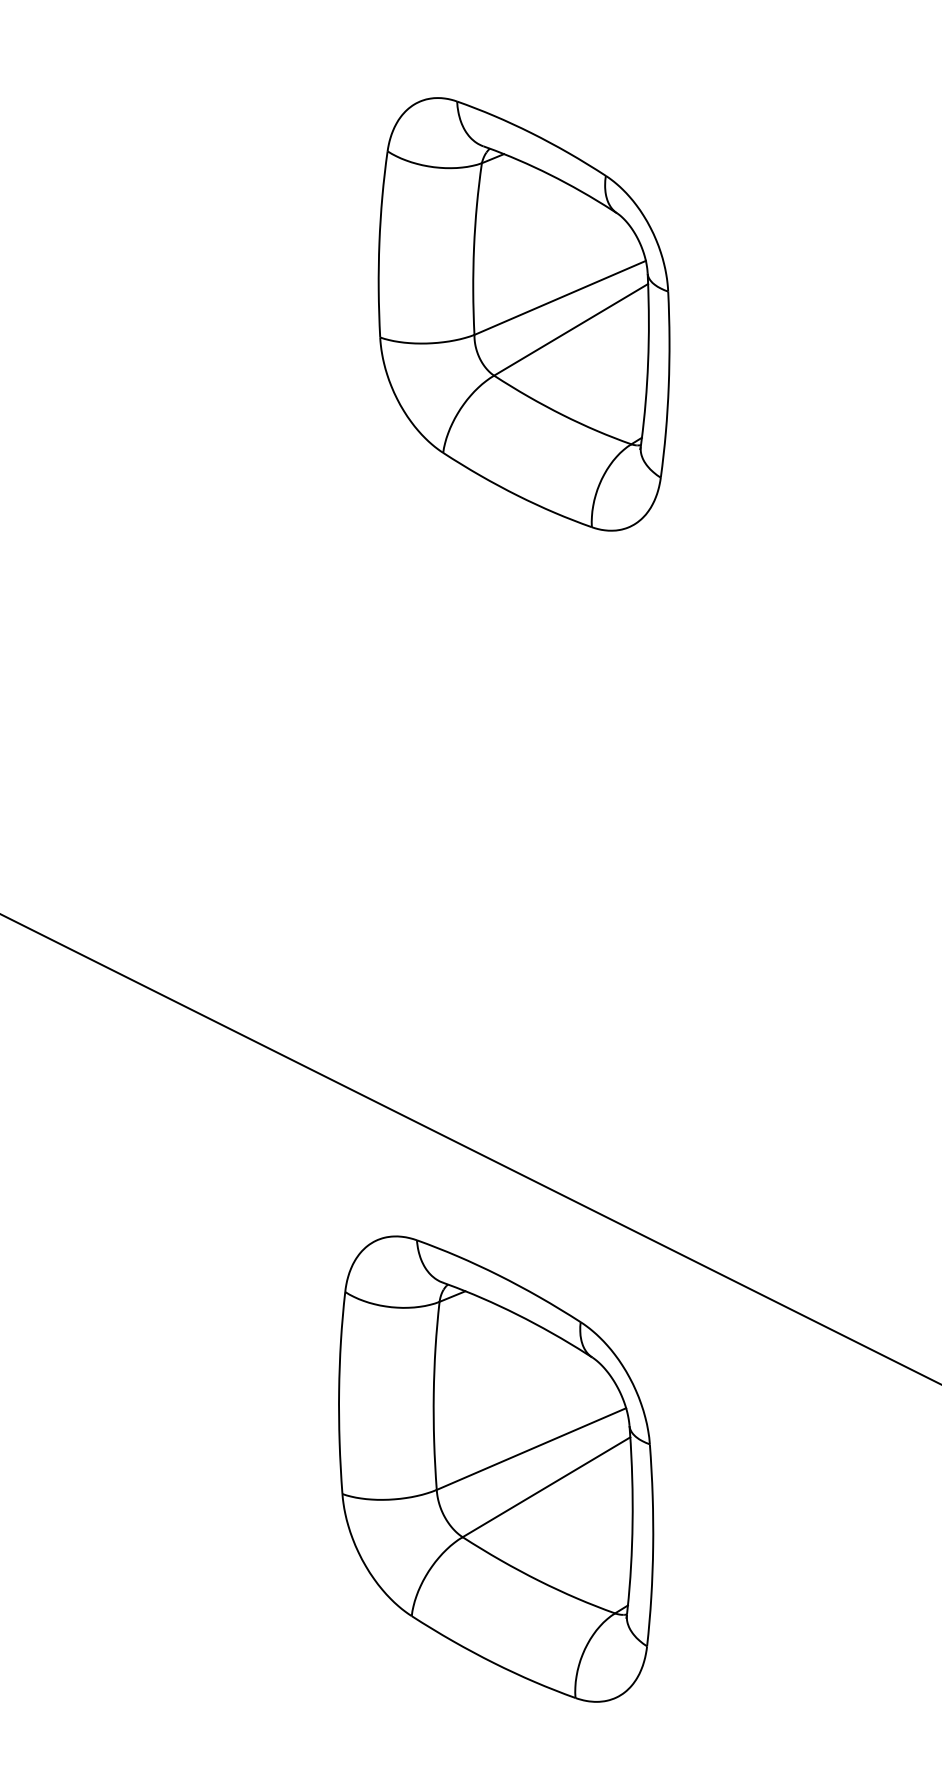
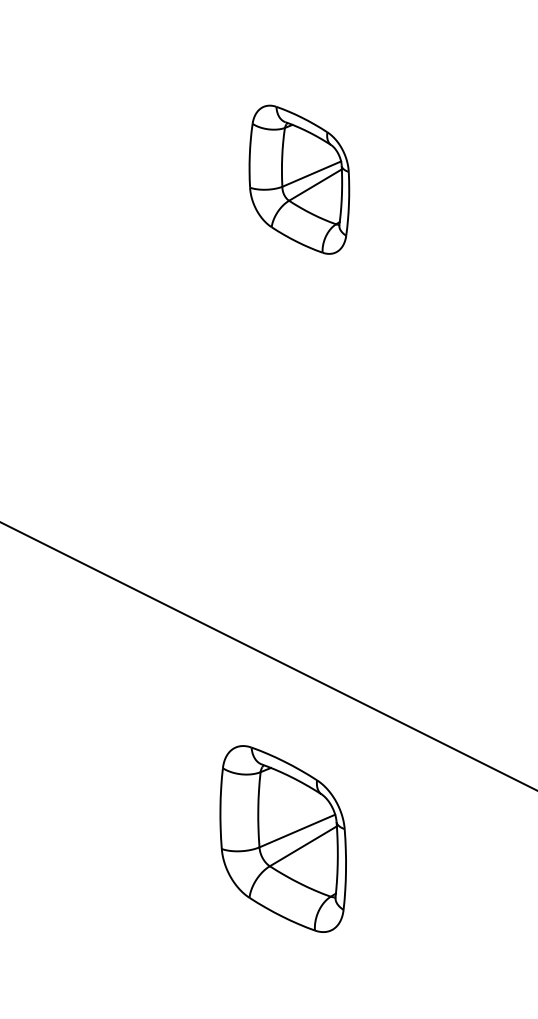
part: (524, 314) -> (299, 179), size x0.6
part: (494, 1468) -> (282, 838), size x0.7

